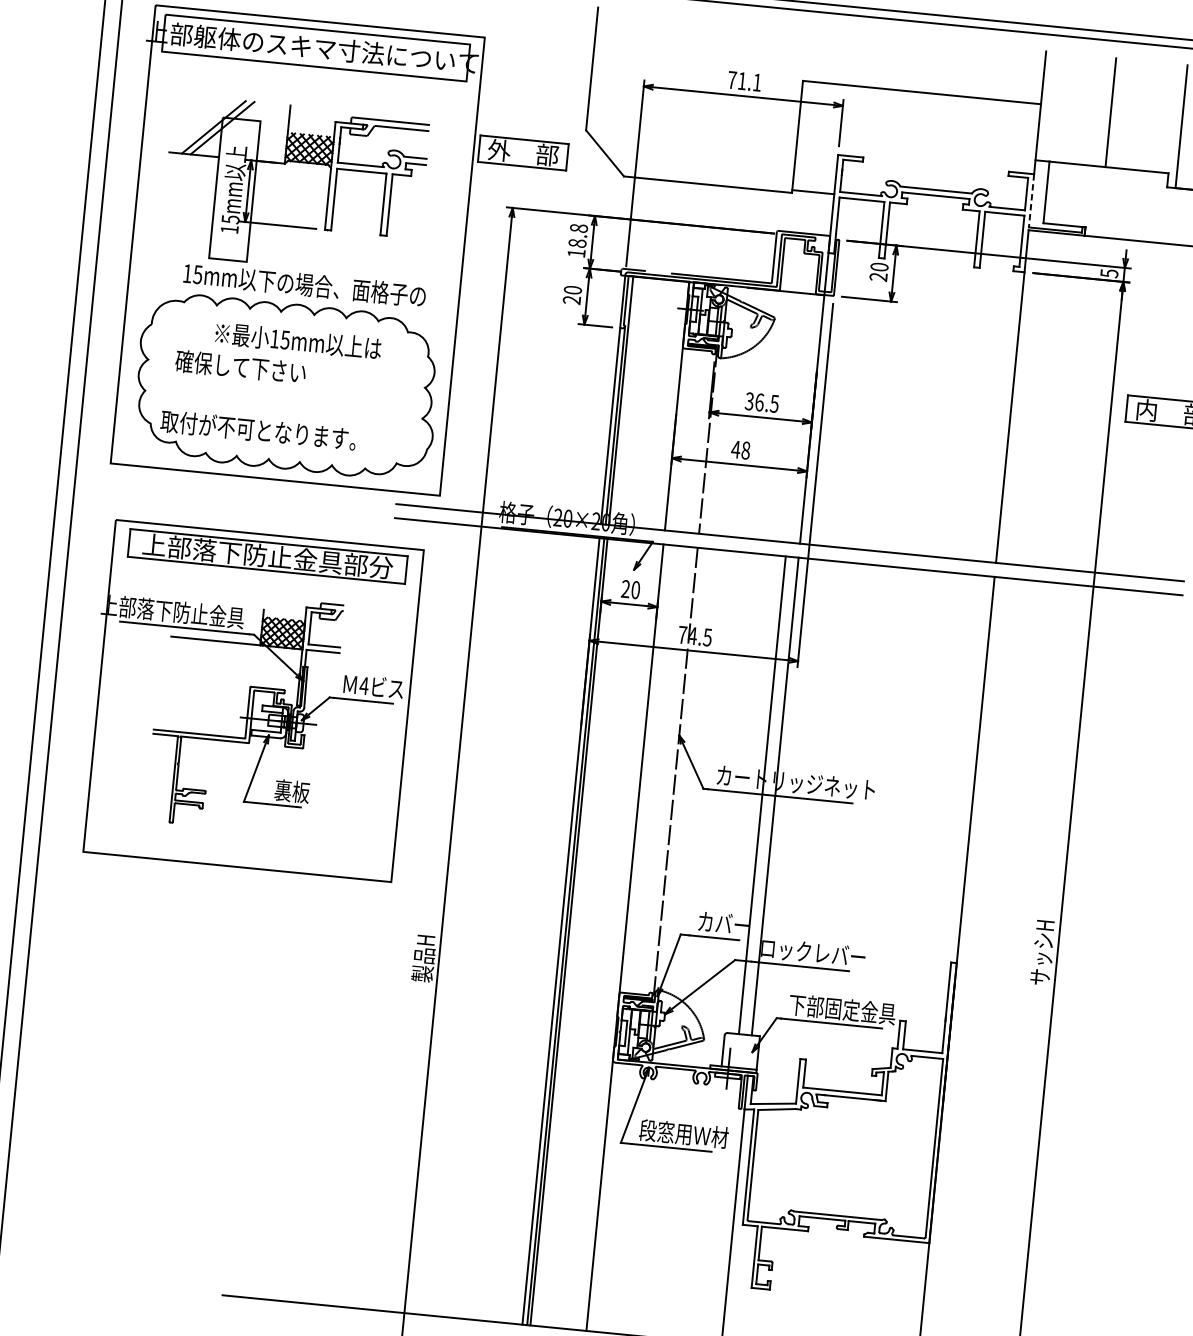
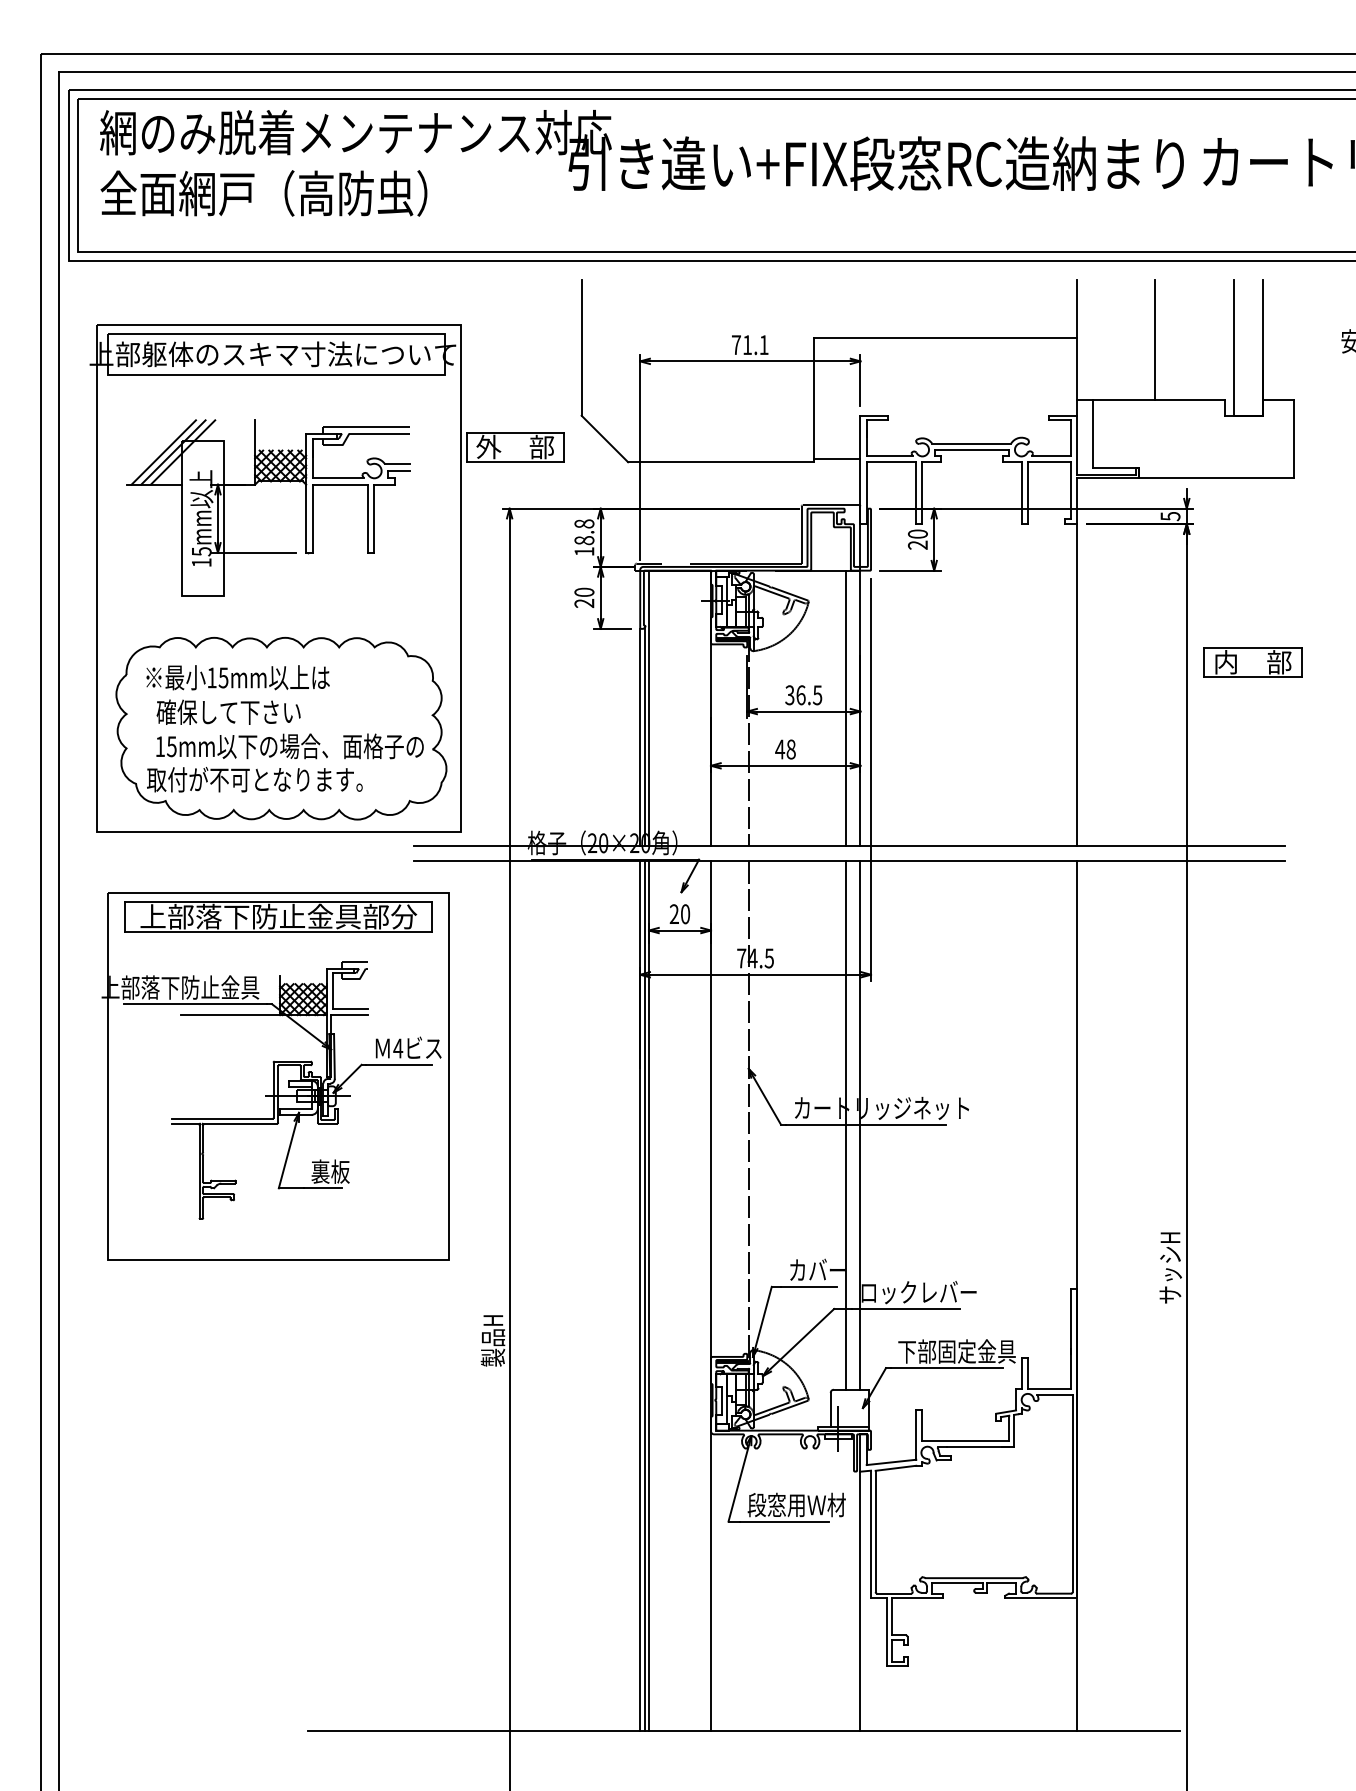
line: (204, 126) -> (163, 452), added
line: (1031, 201) -> (1077, 445), dashed -> solid
text: (304, 284) -> (289, 746), moved
text: (297, 340) -> (237, 677), moved
line: (799, 417) -> (846, 707), added

